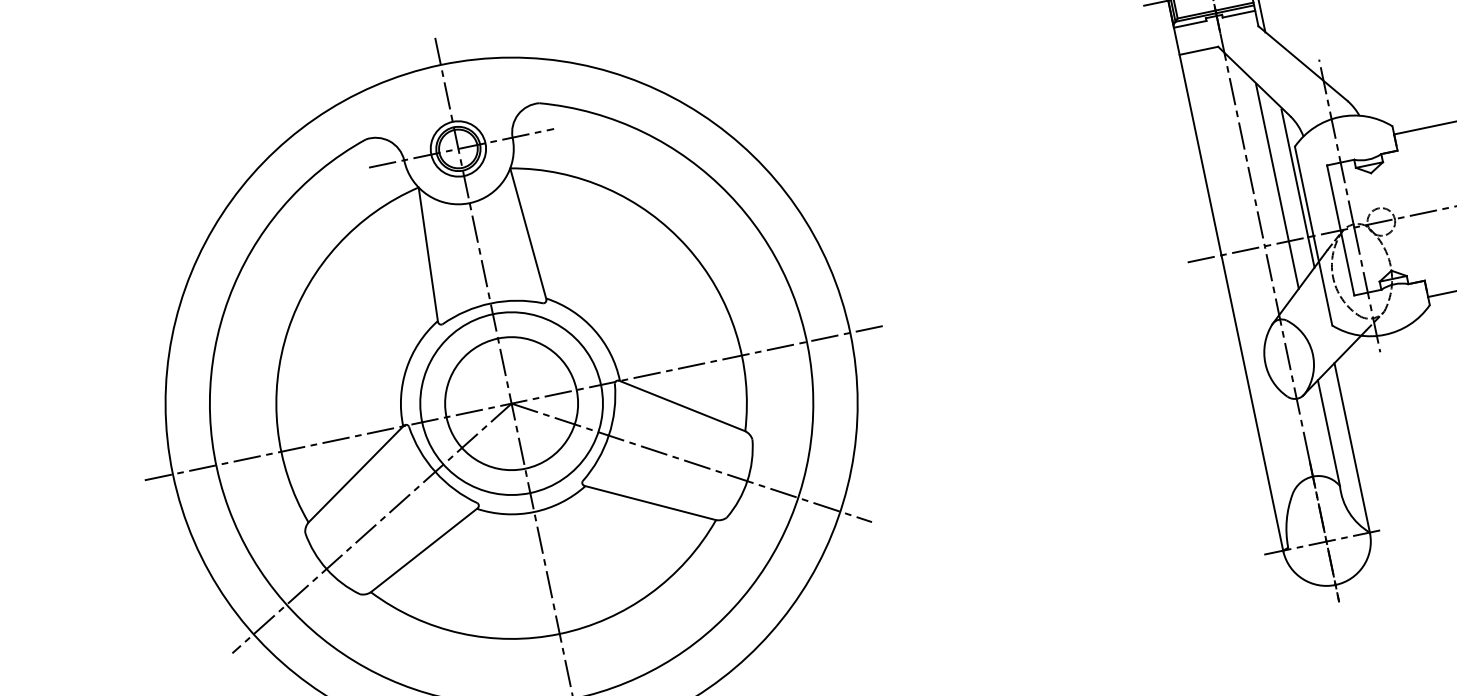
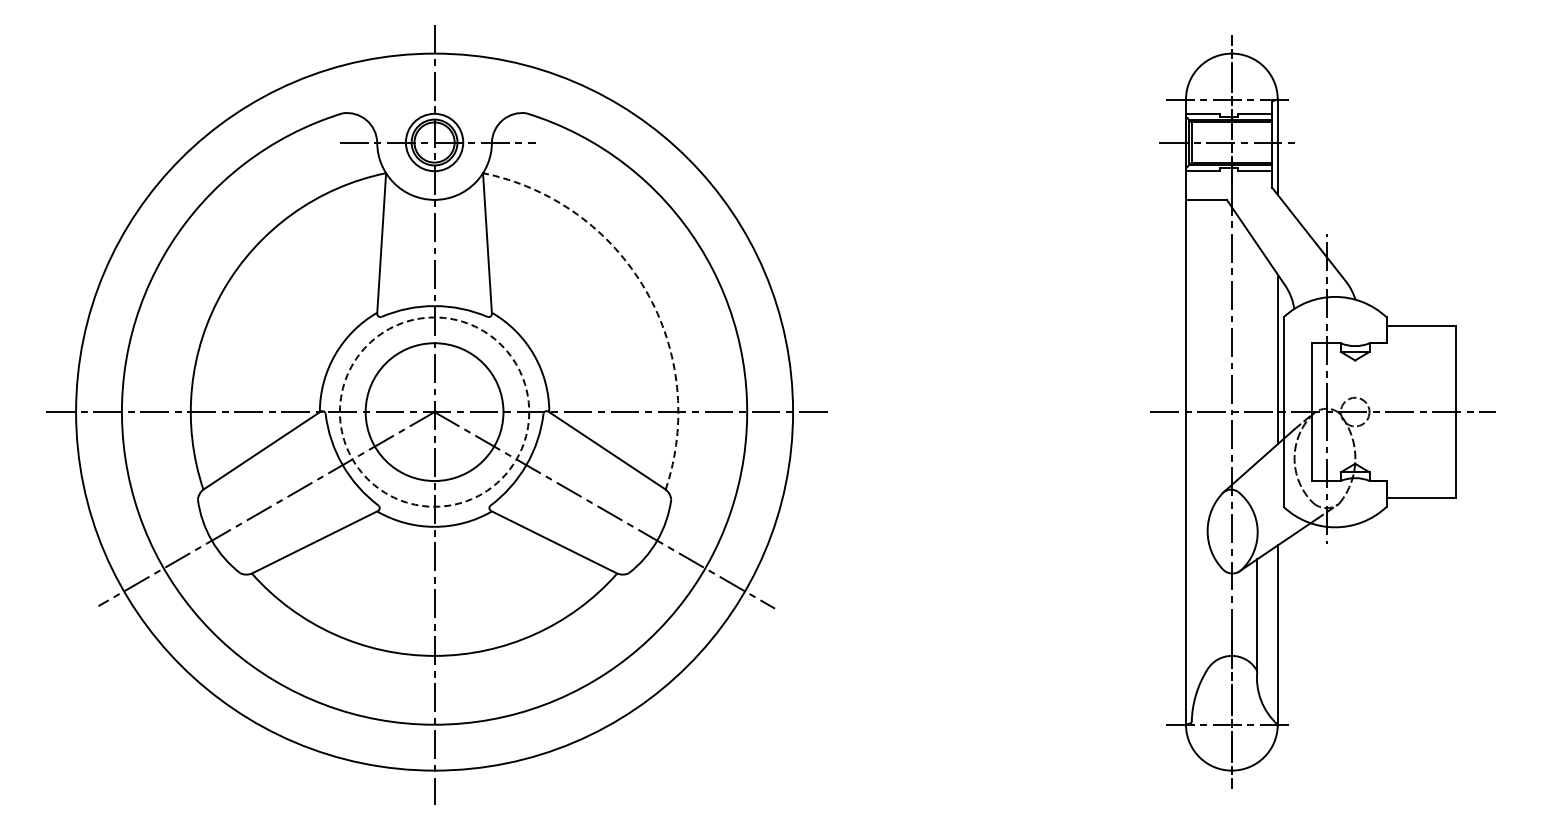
line: (1277, 186) -> (1257, 354), removed
arc: (686, 247) -> (645, 290), solid -> dashed
circle: (511, 403) -> (434, 411), solid -> dashed

